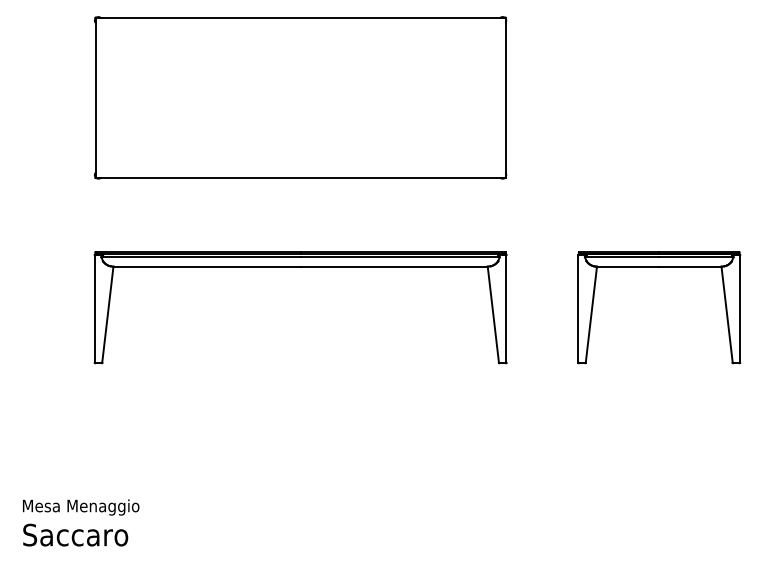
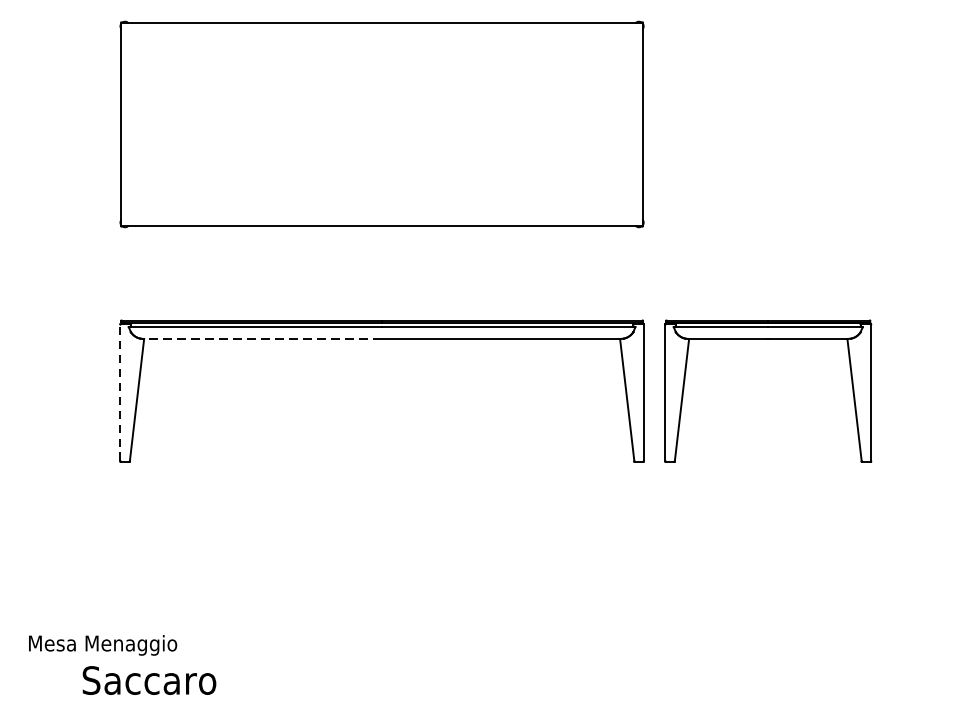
line: (207, 266) -> (263, 338), solid -> dashed
part: (659, 267) -> (768, 340), moved
line: (94, 308) -> (120, 392), solid -> dashed
text: (75, 534) -> (149, 679), moved

